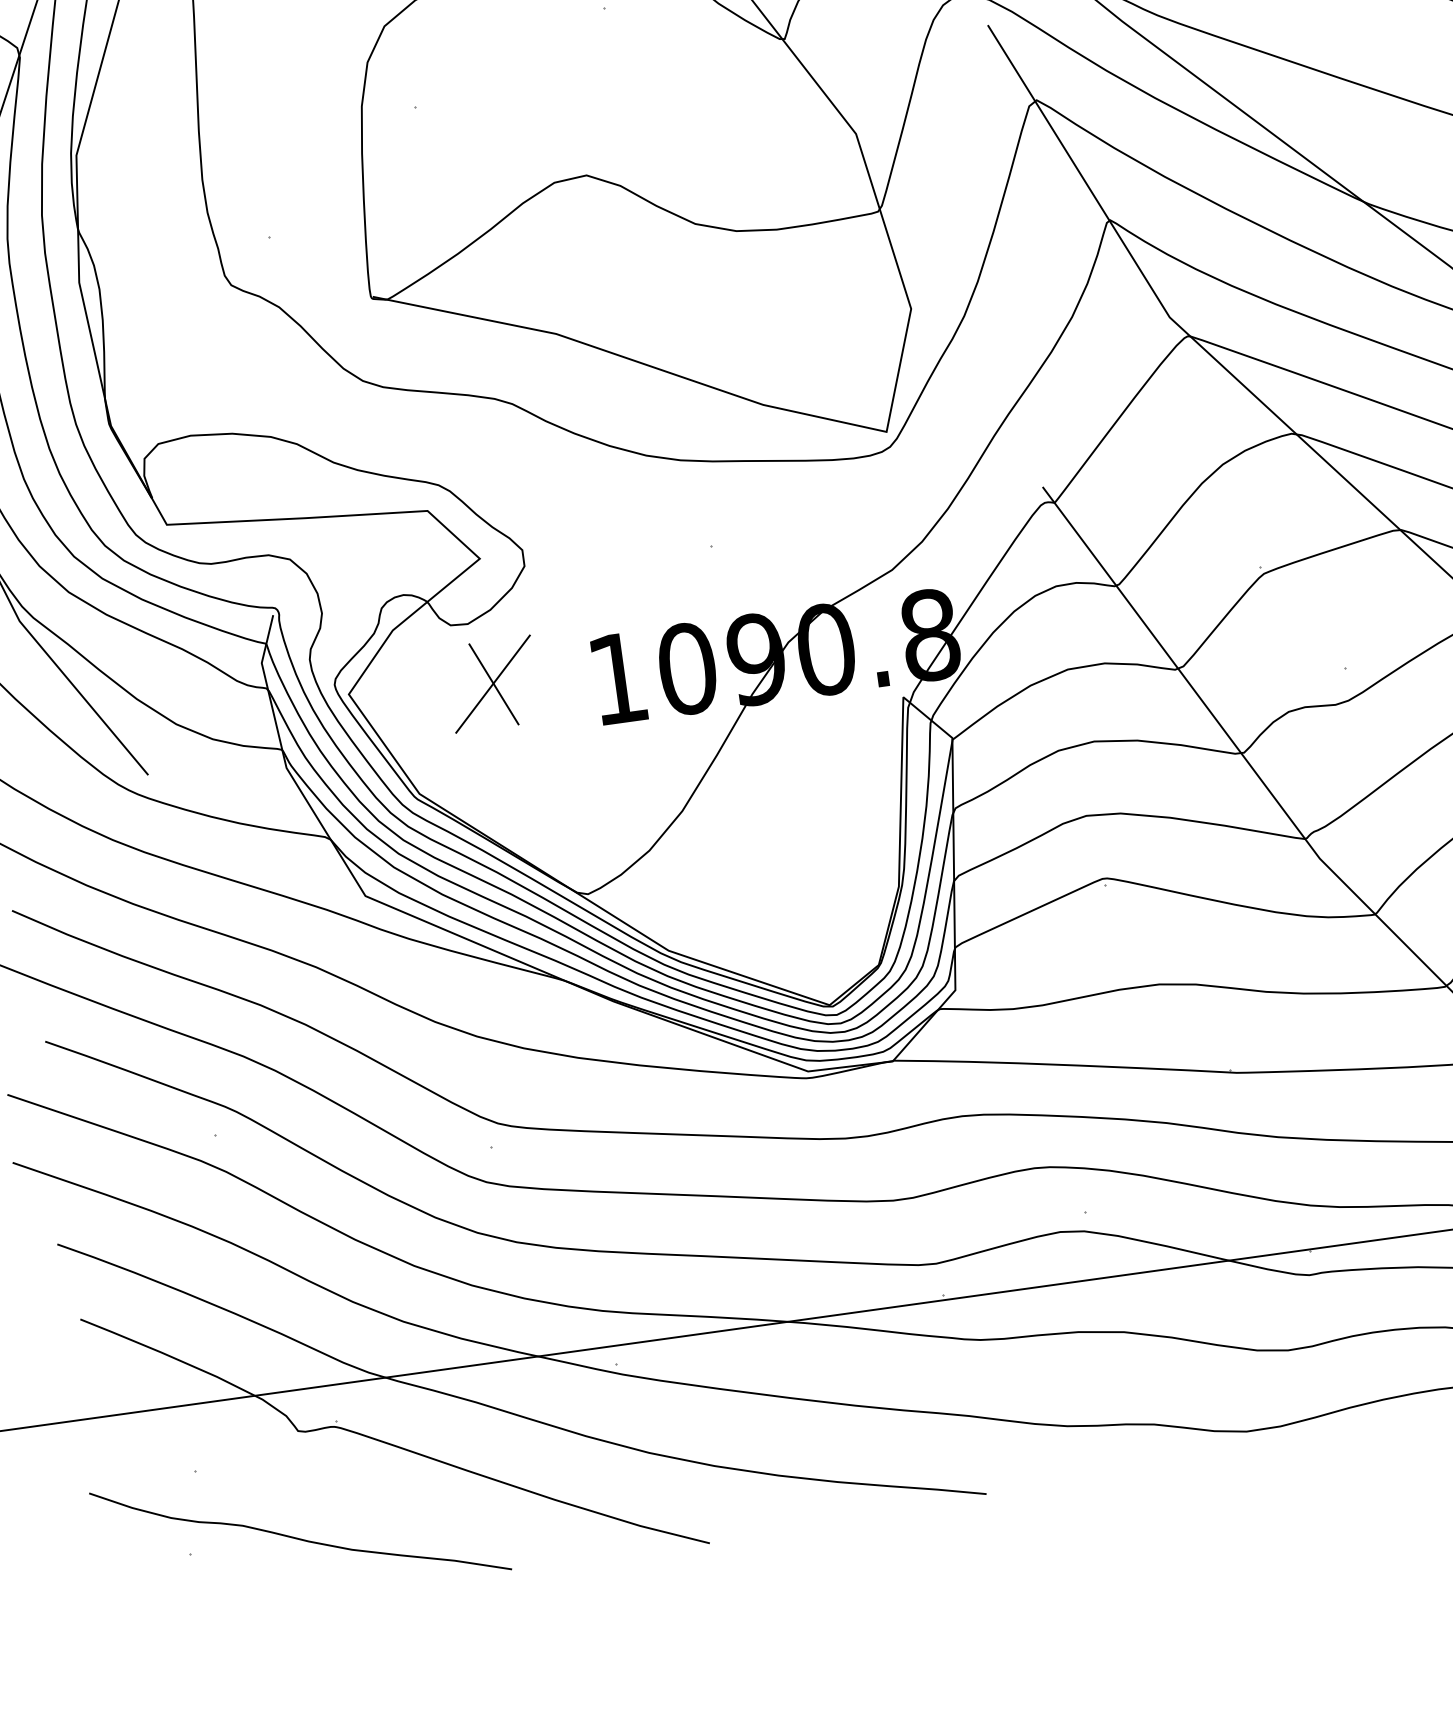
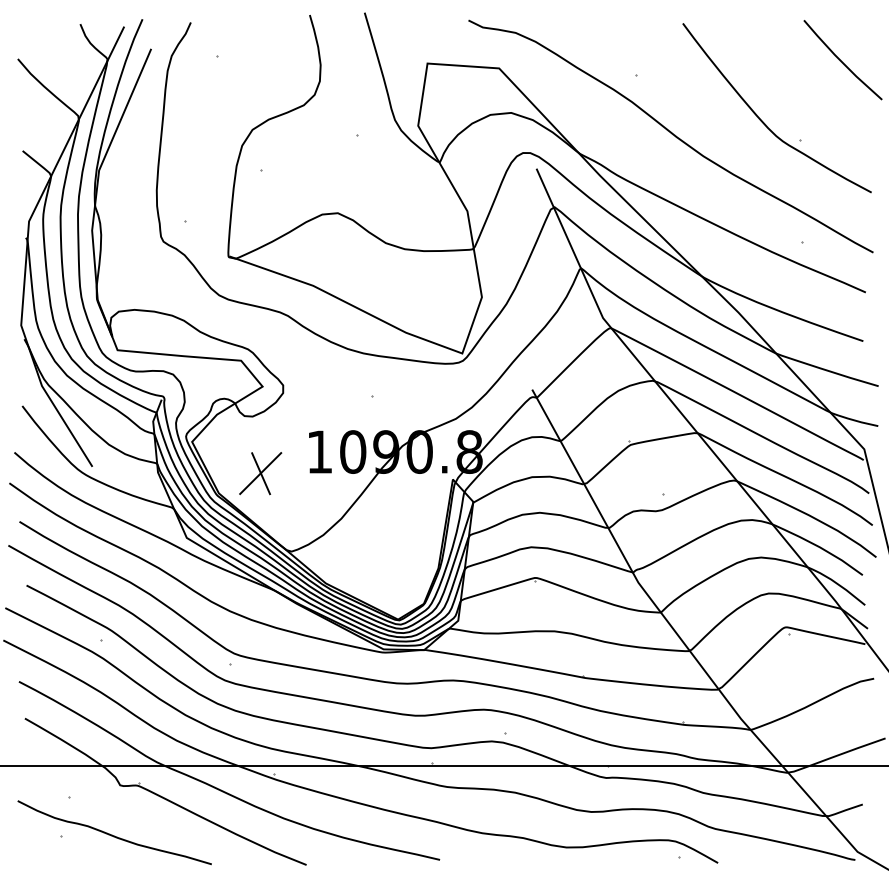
part: (492, 684) -> (260, 473), moved

